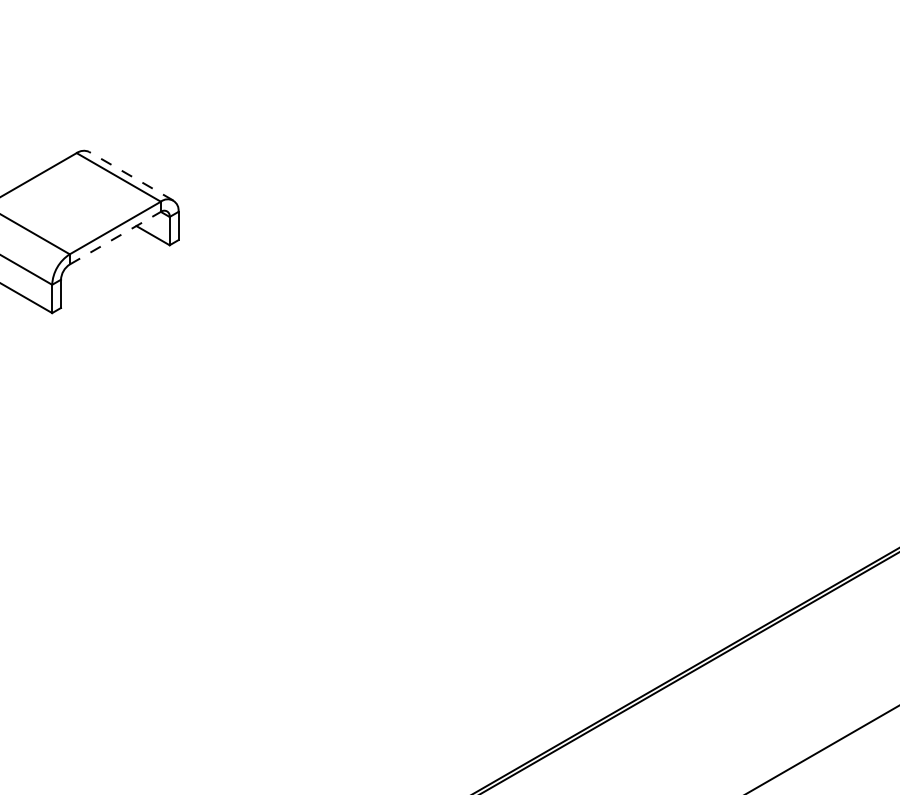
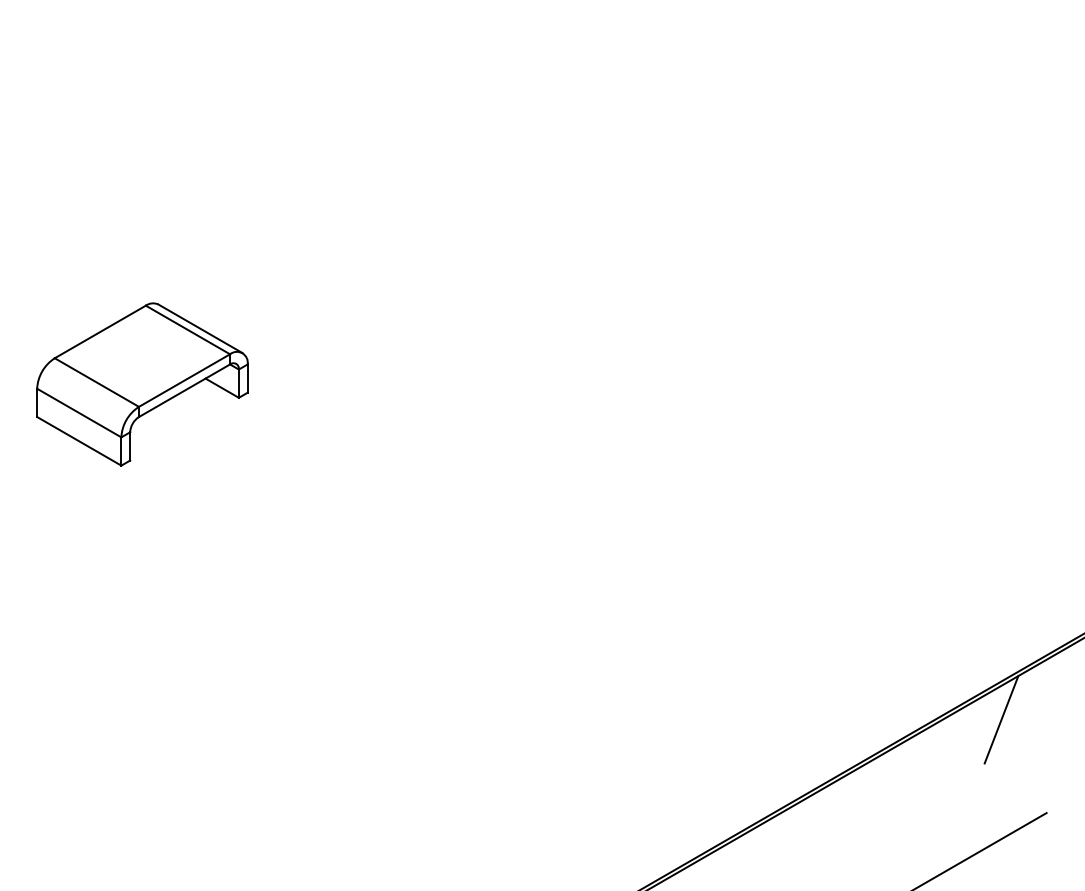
line: (131, 175) -> (200, 328), dashed -> solid
line: (115, 237) -> (184, 390), dashed -> solid

